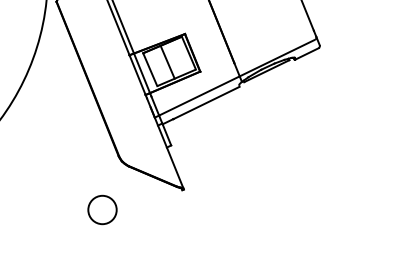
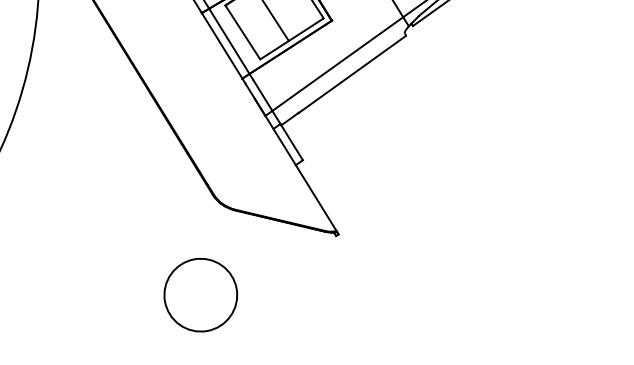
circle: (102, 209) -> (200, 294), size x1.43

